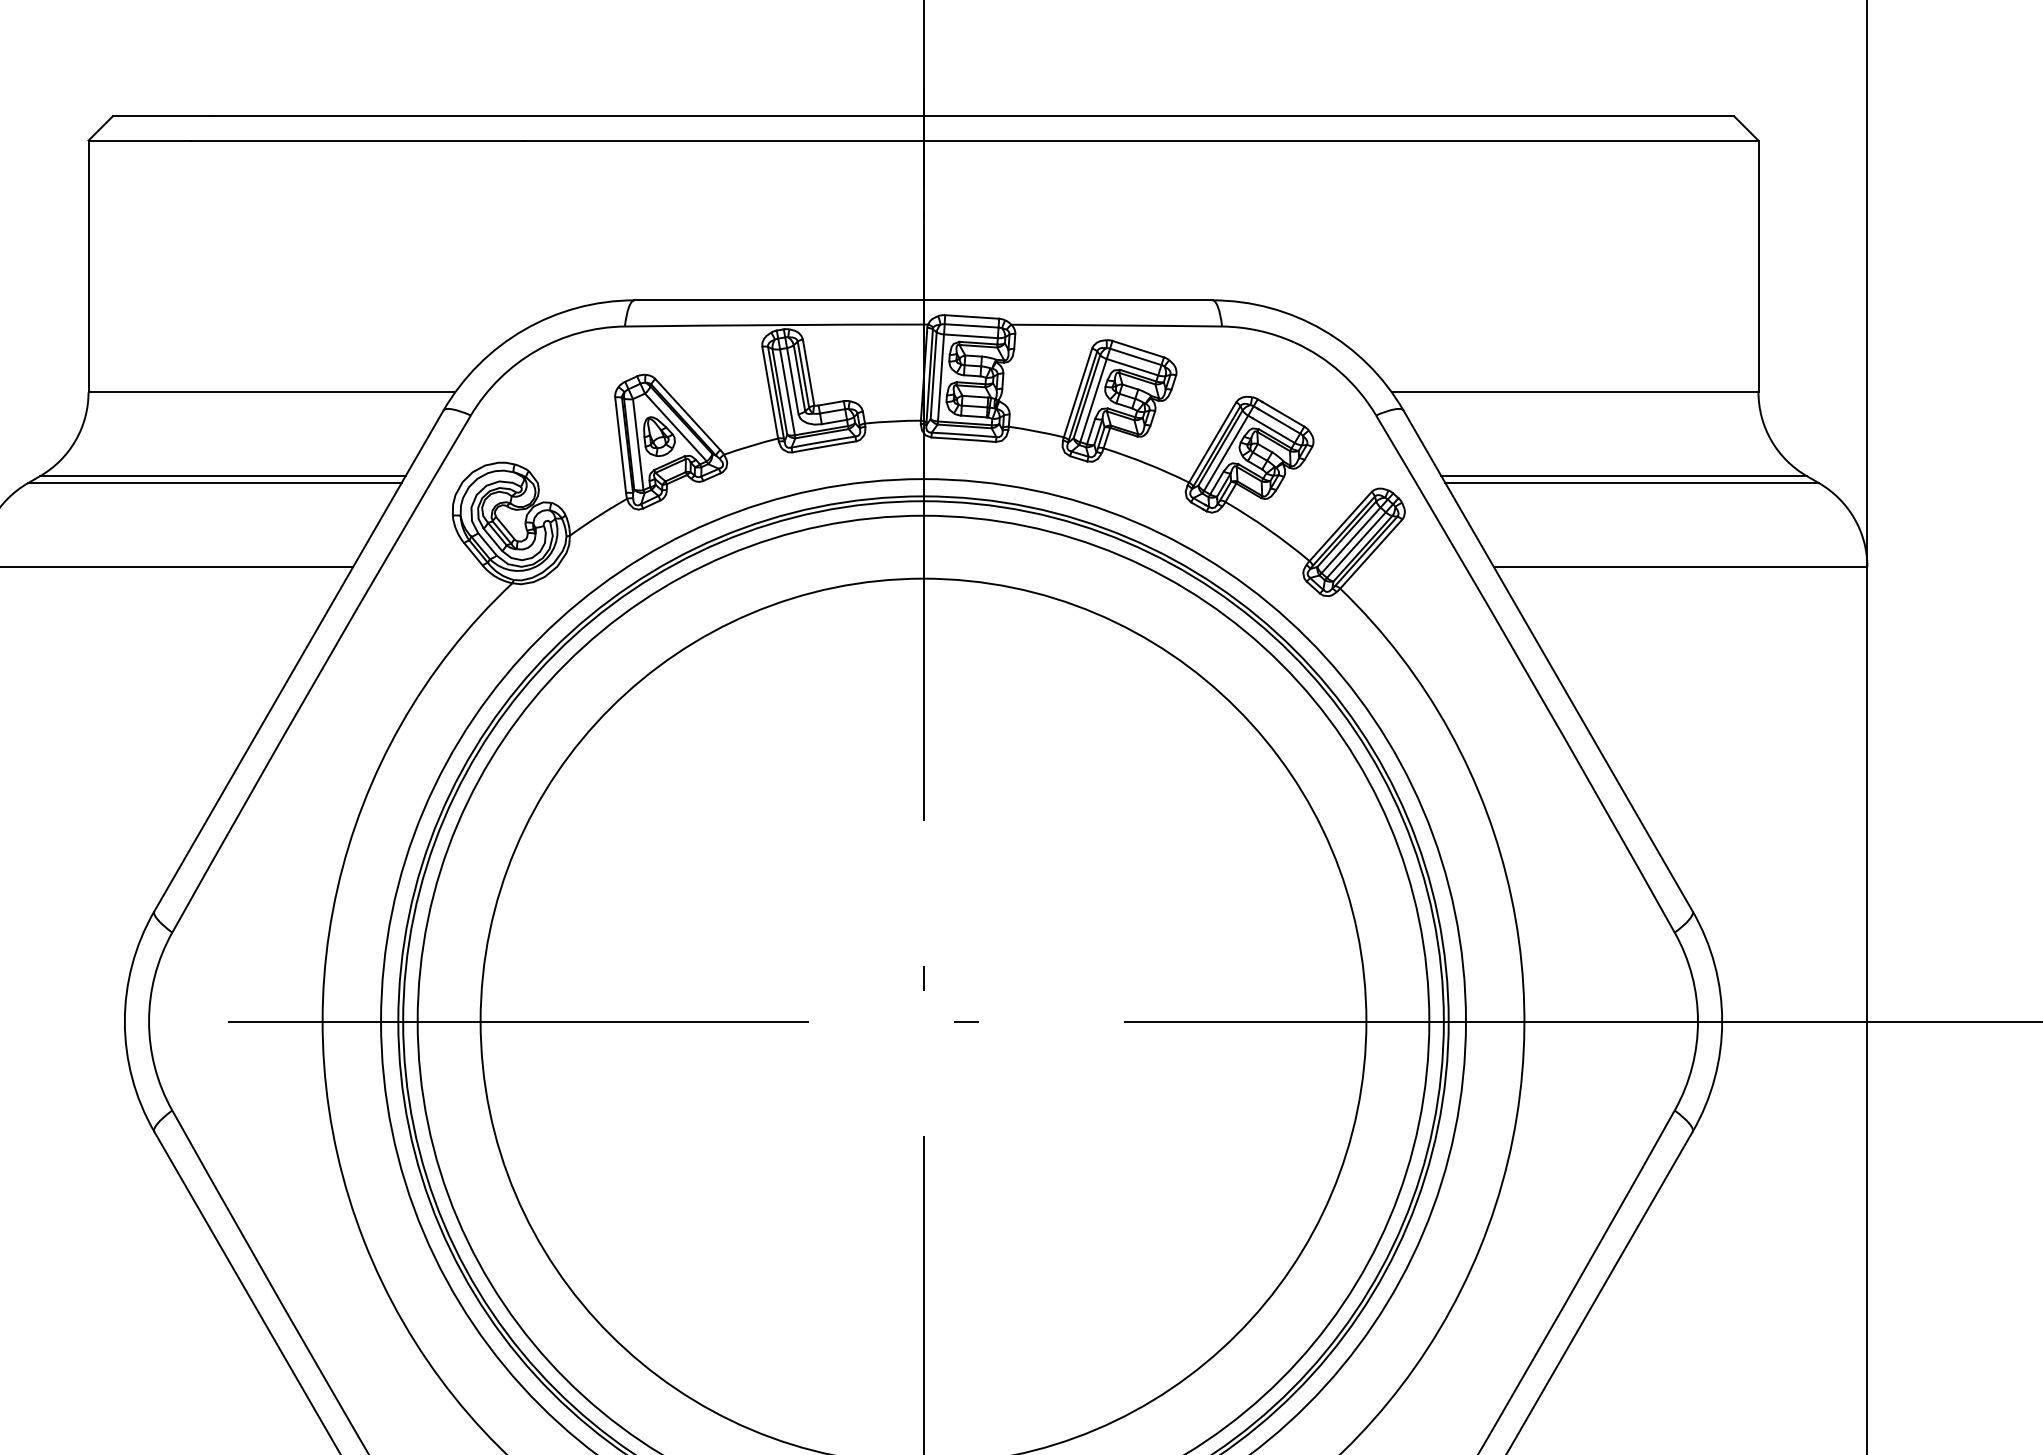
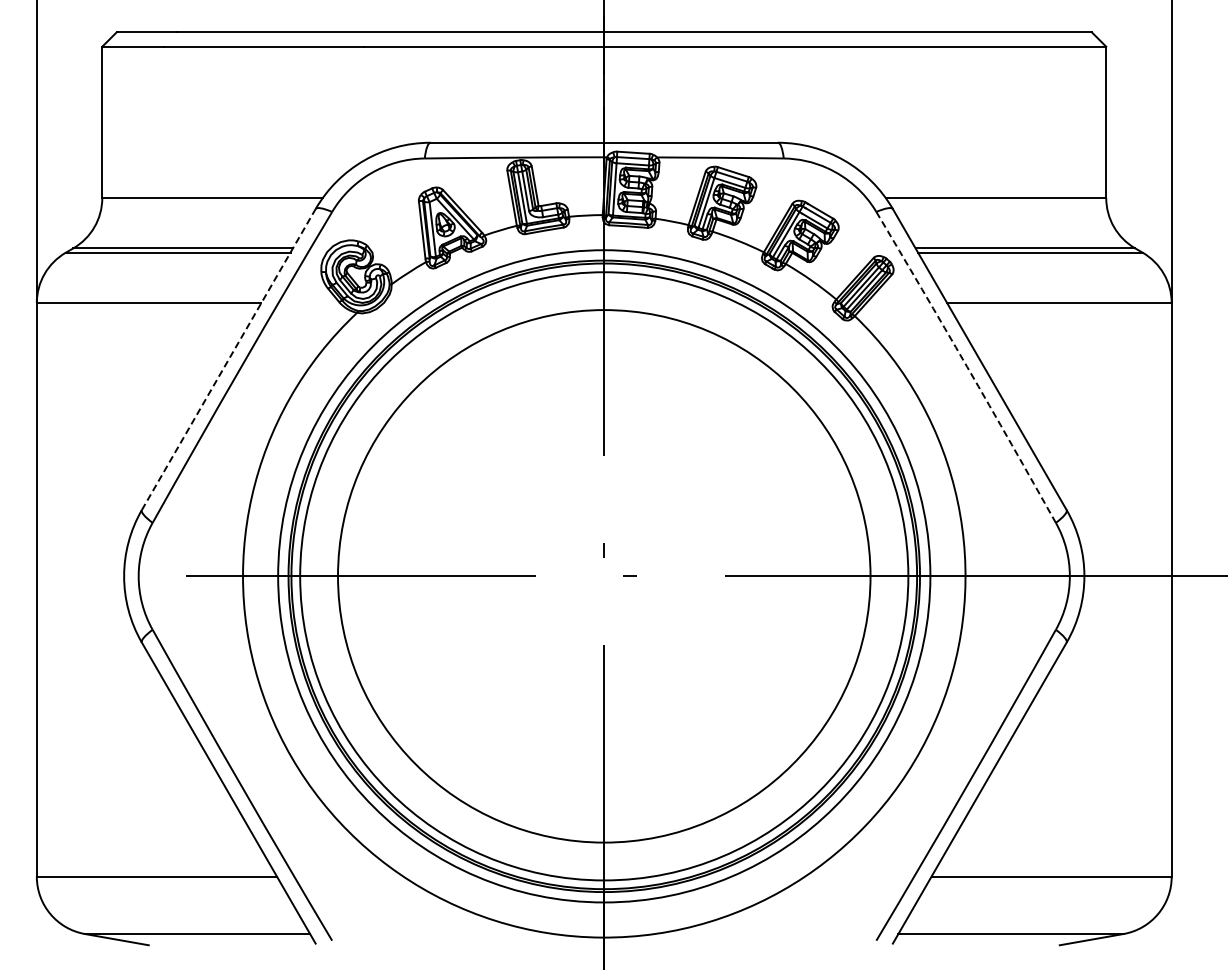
line: (298, 660) -> (228, 359), solid -> dashed
arc: (1527, 672) -> (967, 366), solid -> dashed

